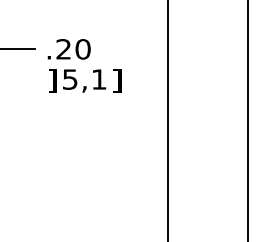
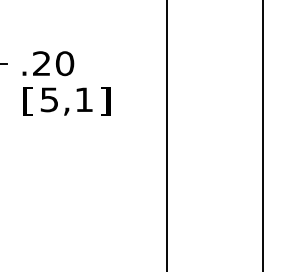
text: (52, 80) -> (28, 100), ] -> [

